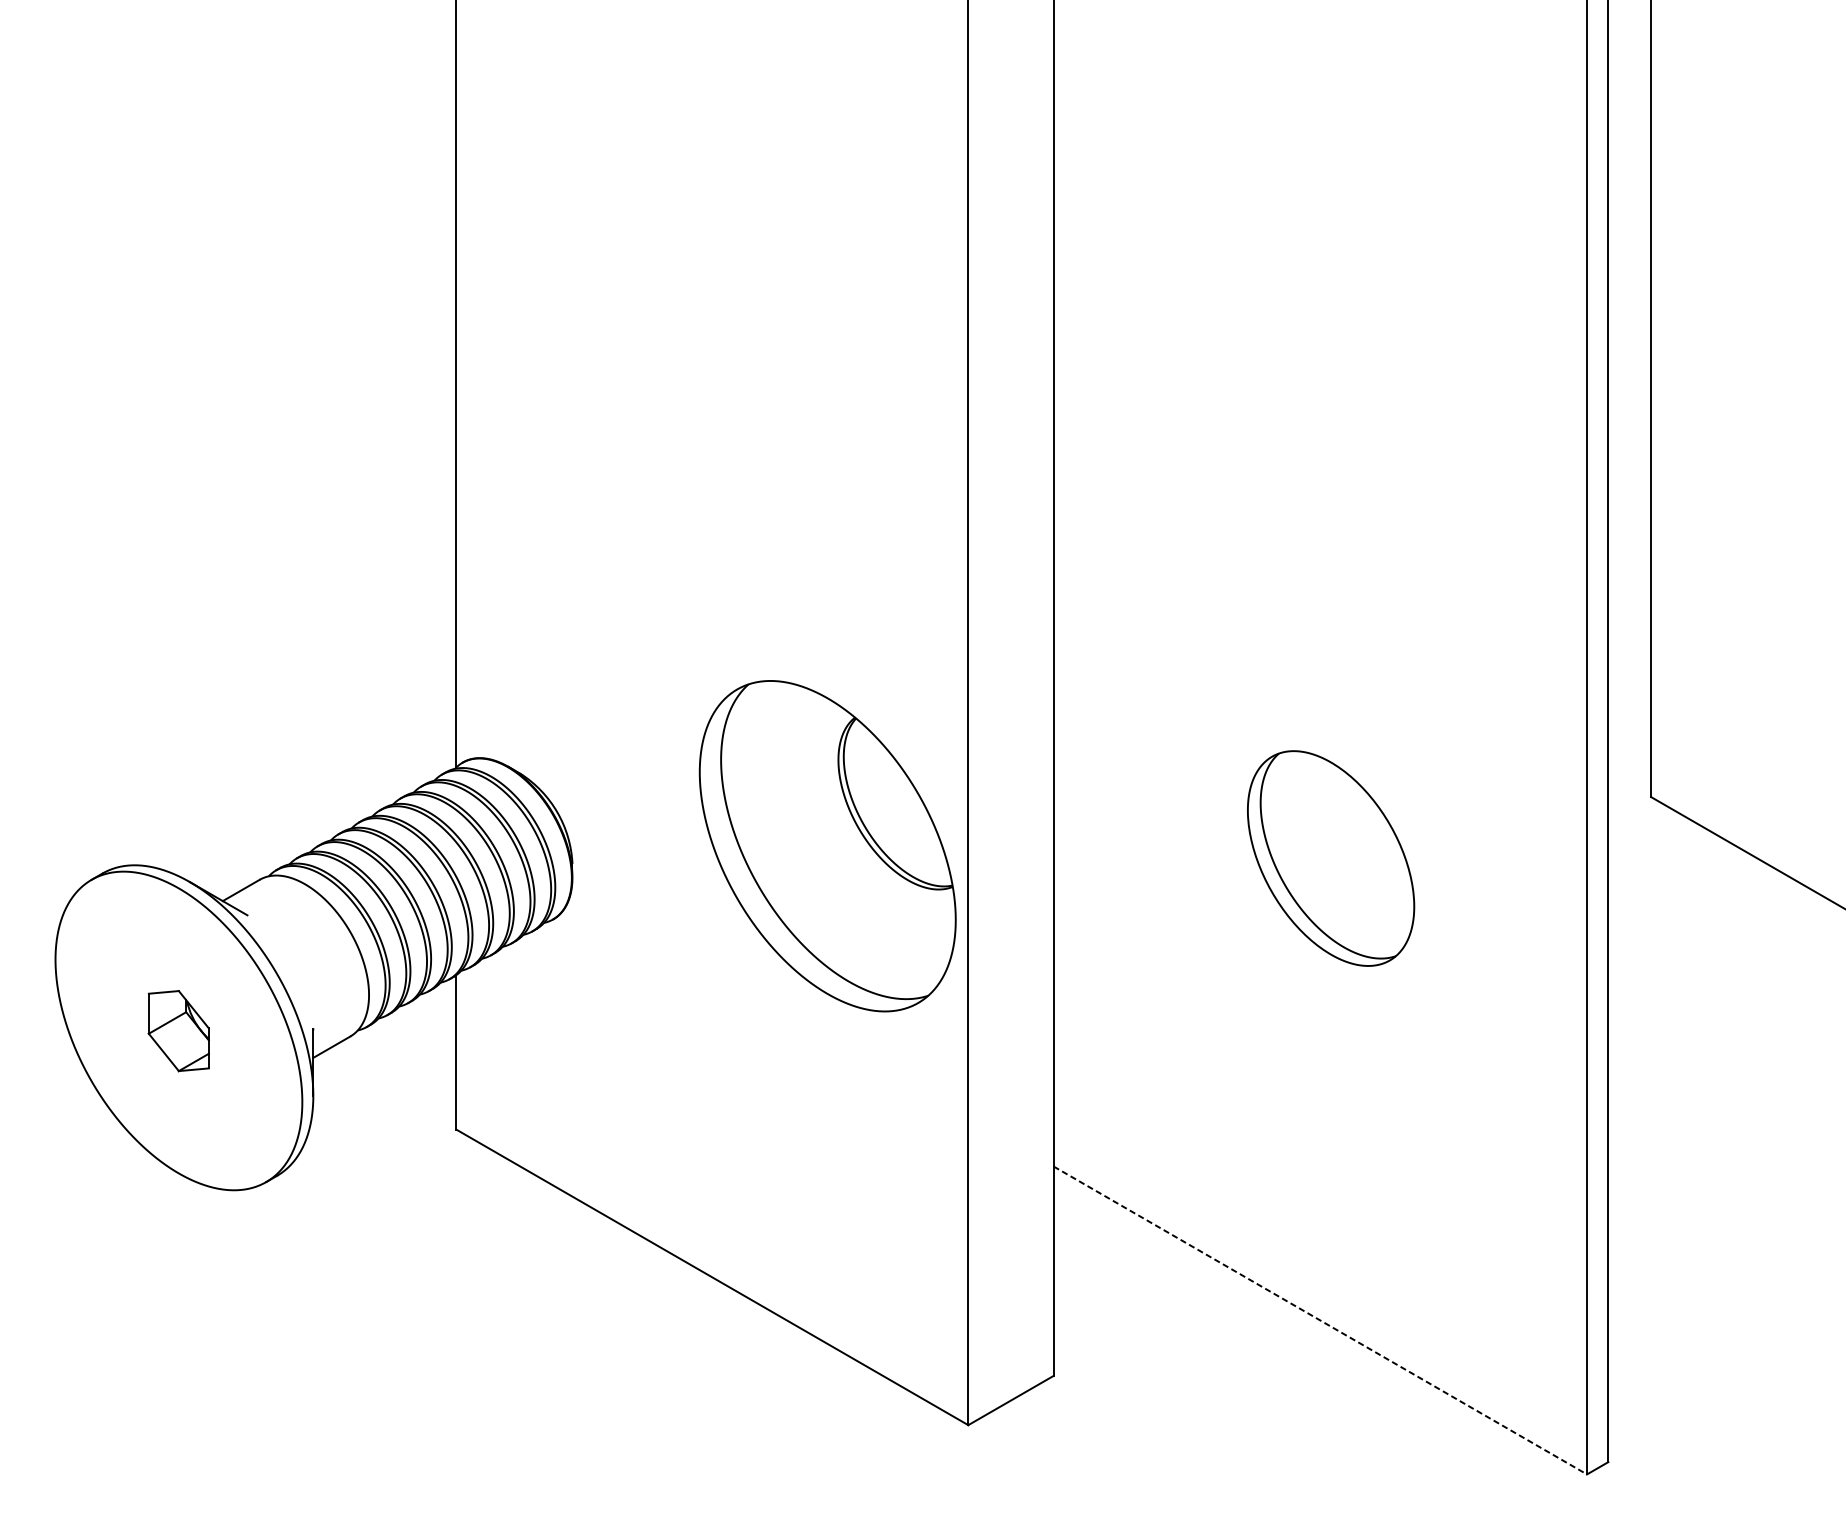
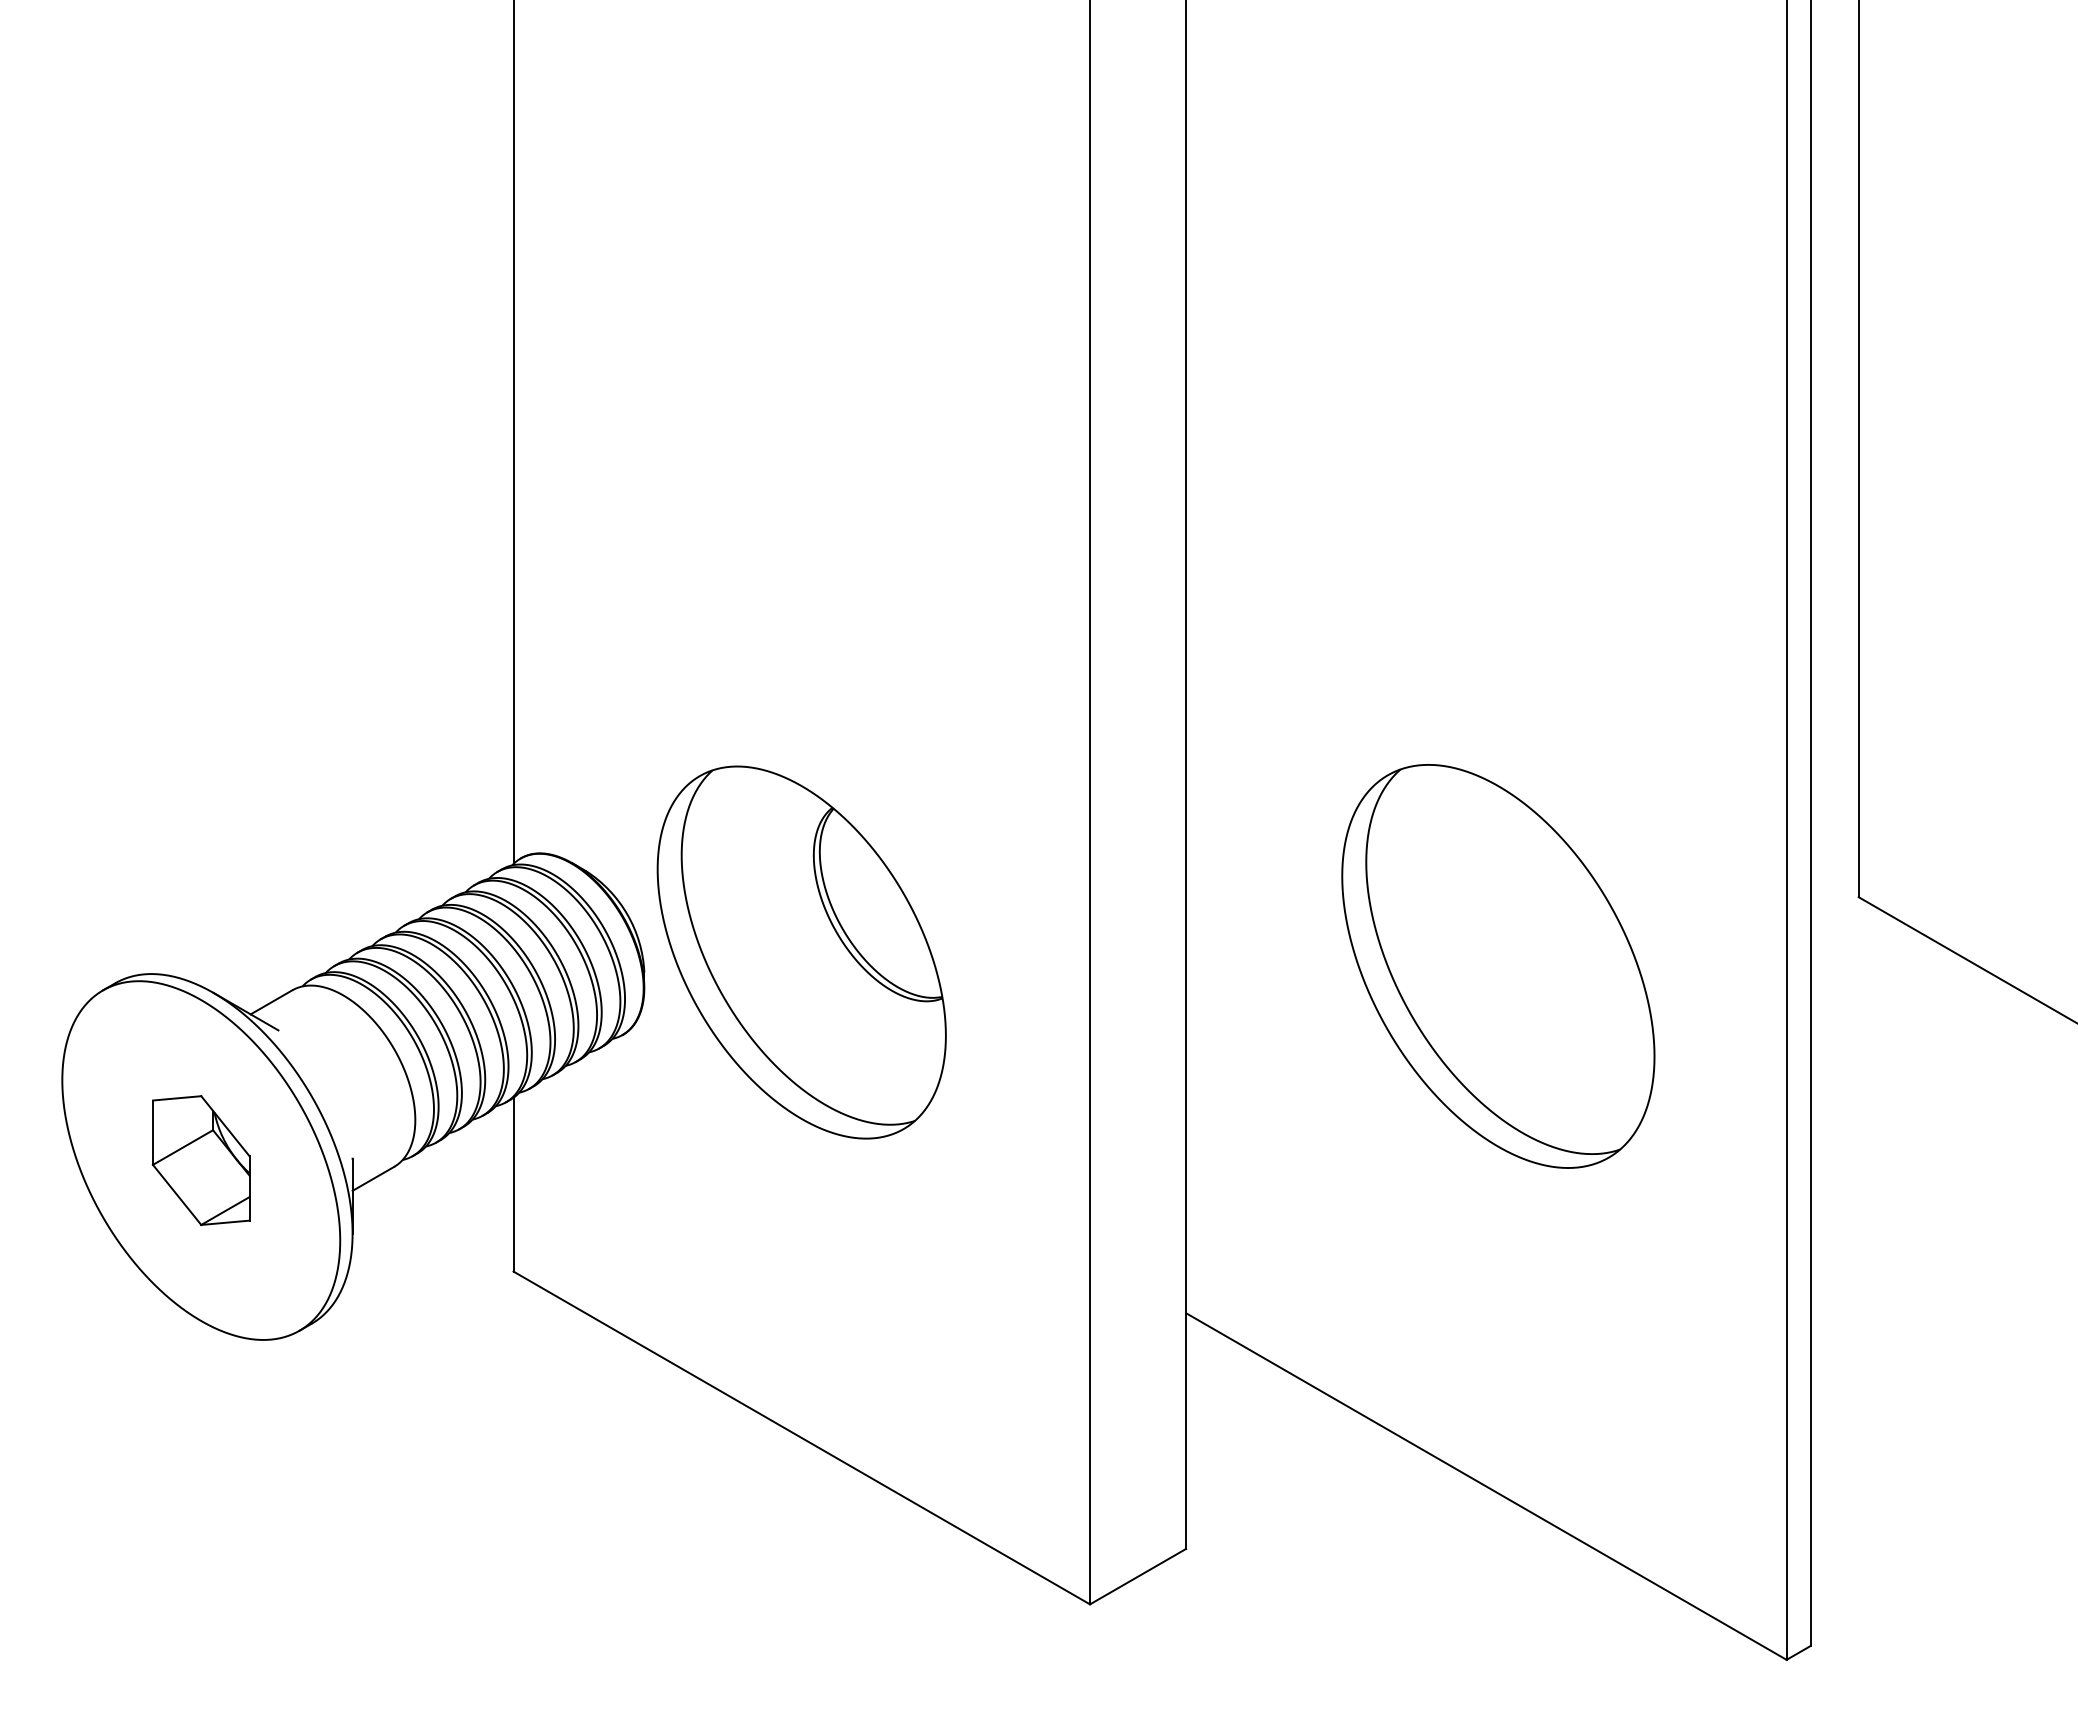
part: (827, 846) -> (801, 952), moved
part: (1331, 858) -> (1498, 966), size x1.67
part: (178, 1030) -> (200, 1160), size x1.43
line: (1320, 1320) -> (1486, 1486), dashed -> solid

